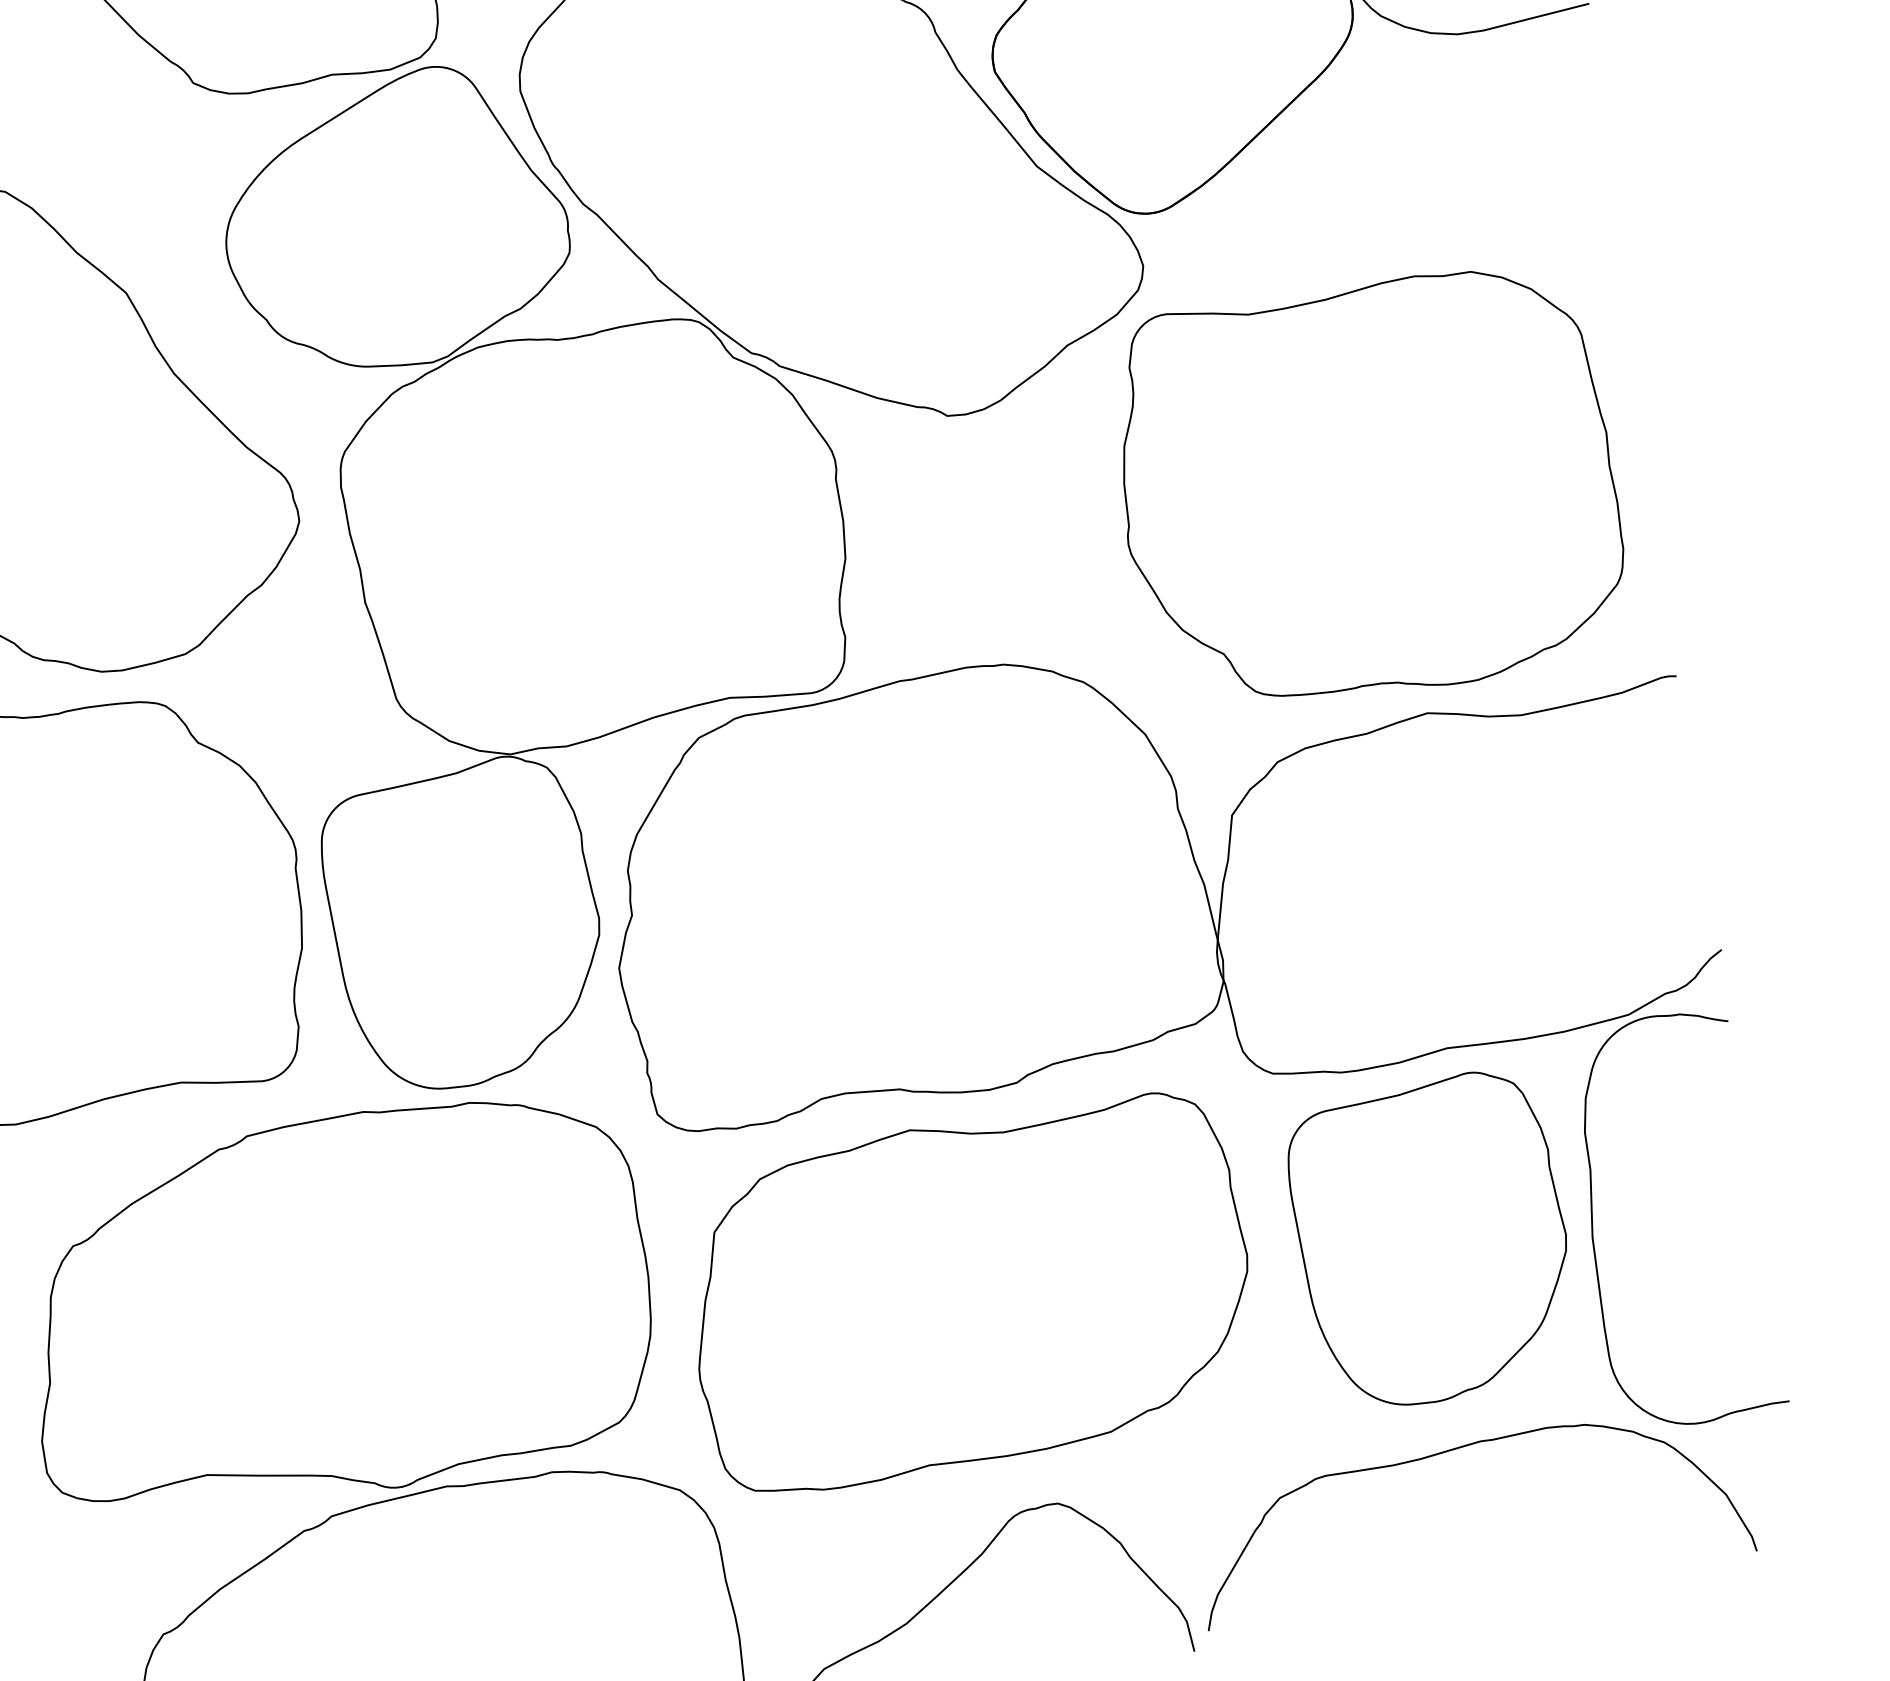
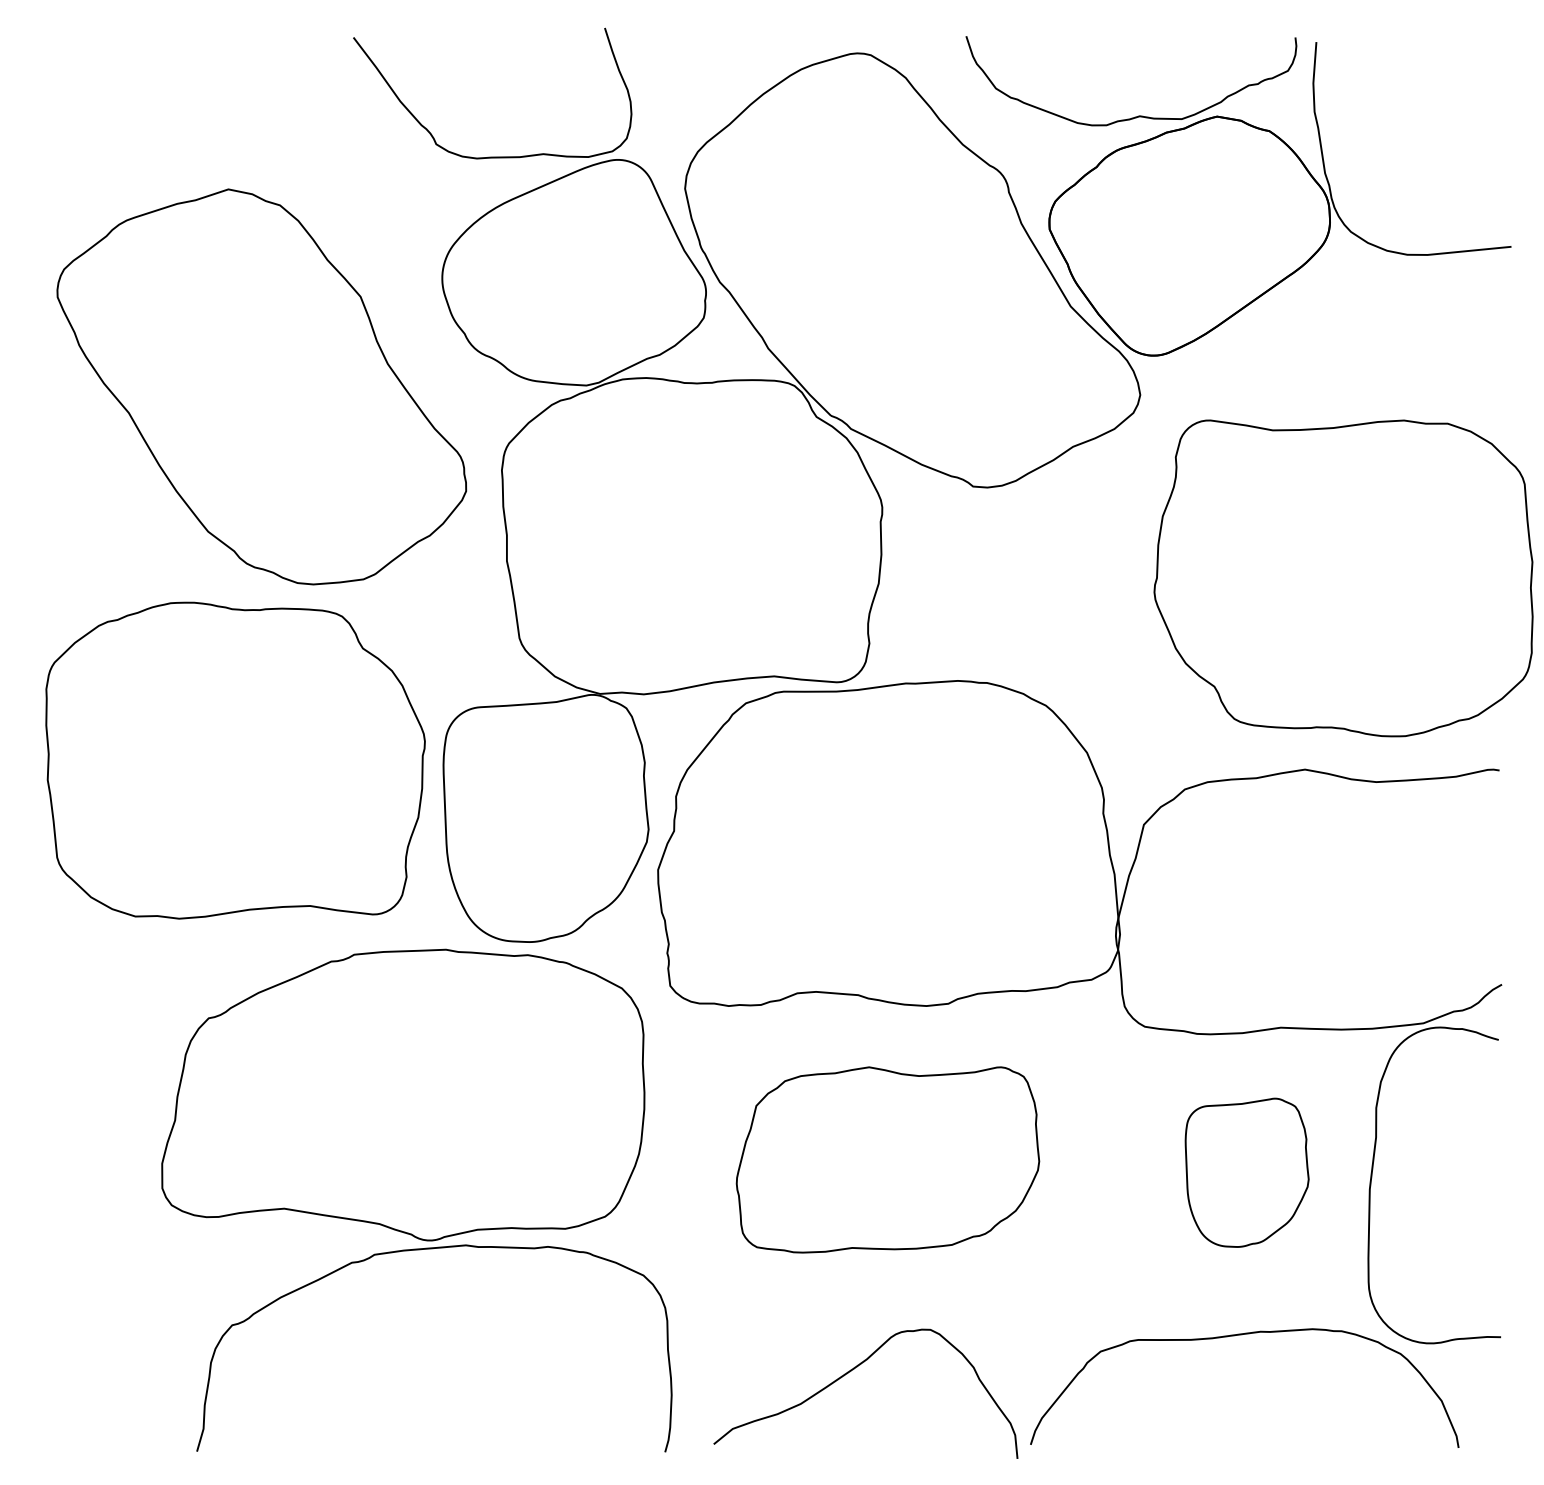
part: (1367, 490) -> (1343, 578), moved
part: (1431, 1240) -> (1246, 1172), size x0.6
part: (969, 1293) -> (887, 1159), size x0.7

